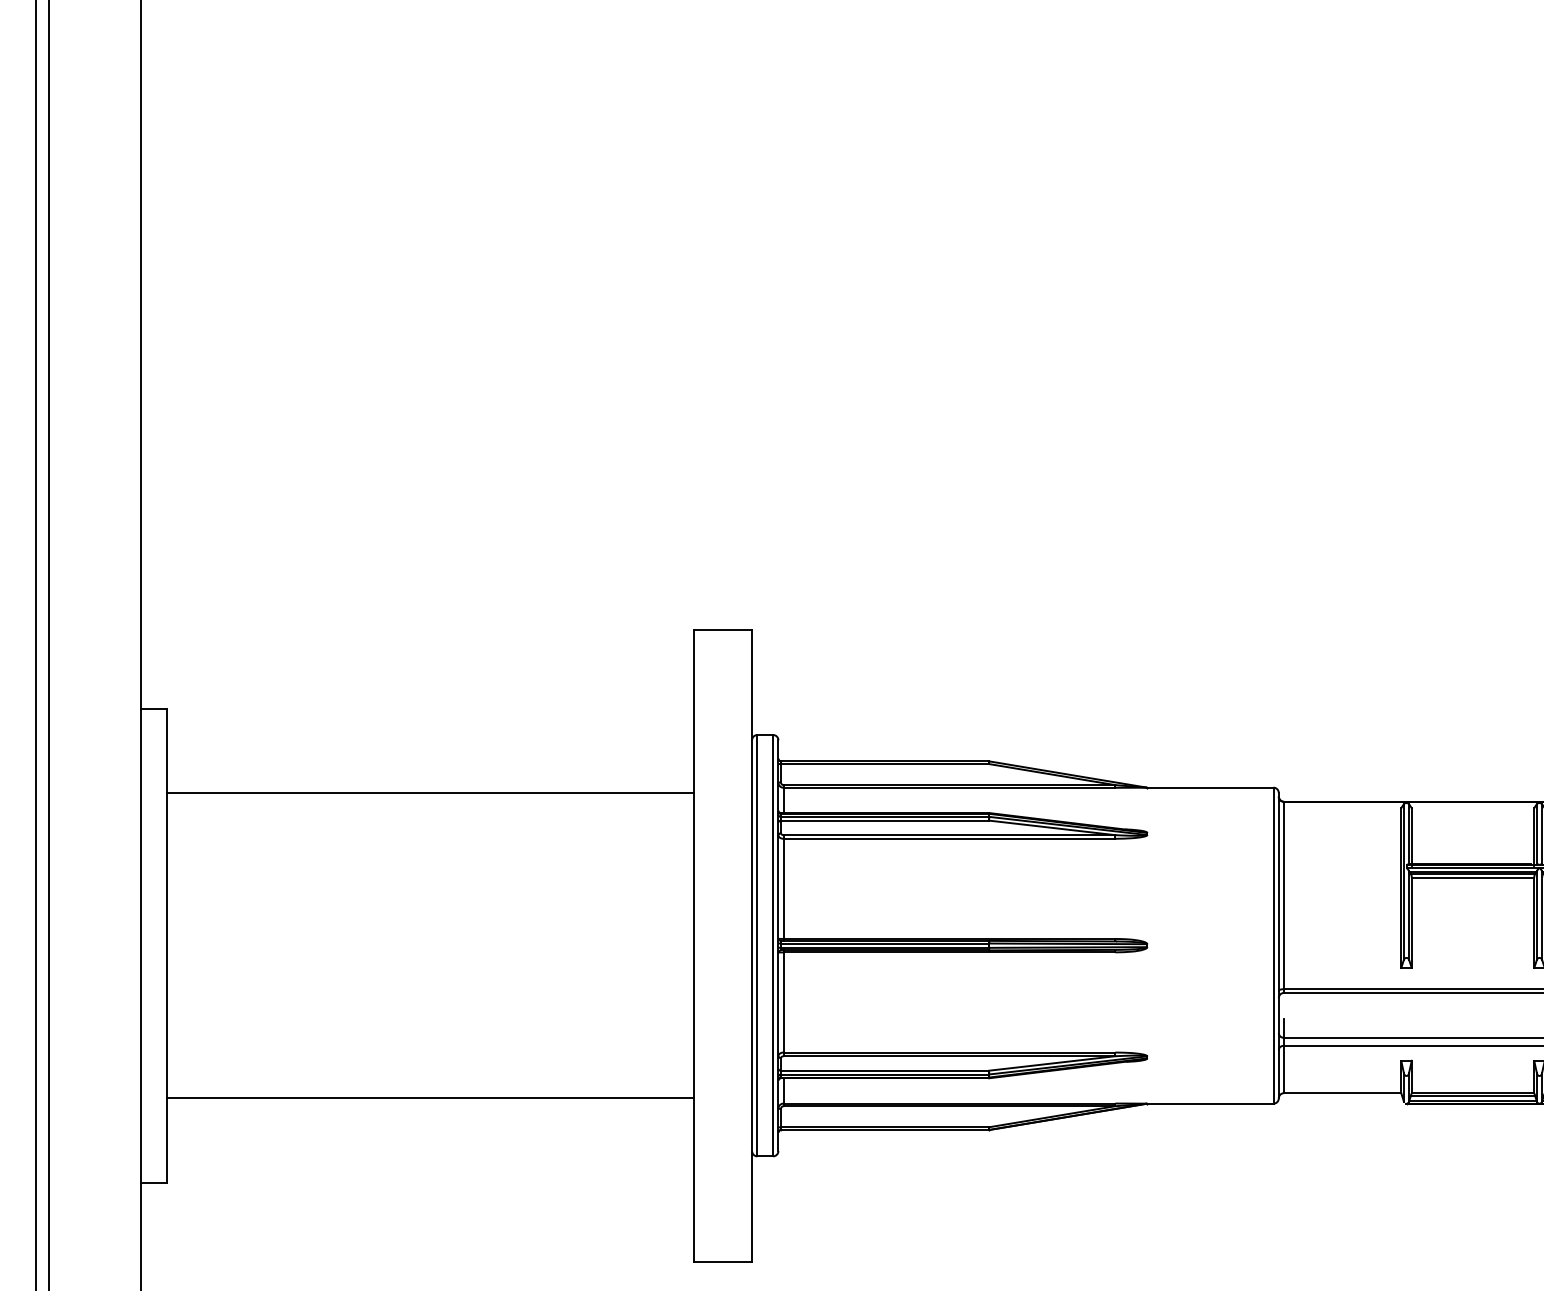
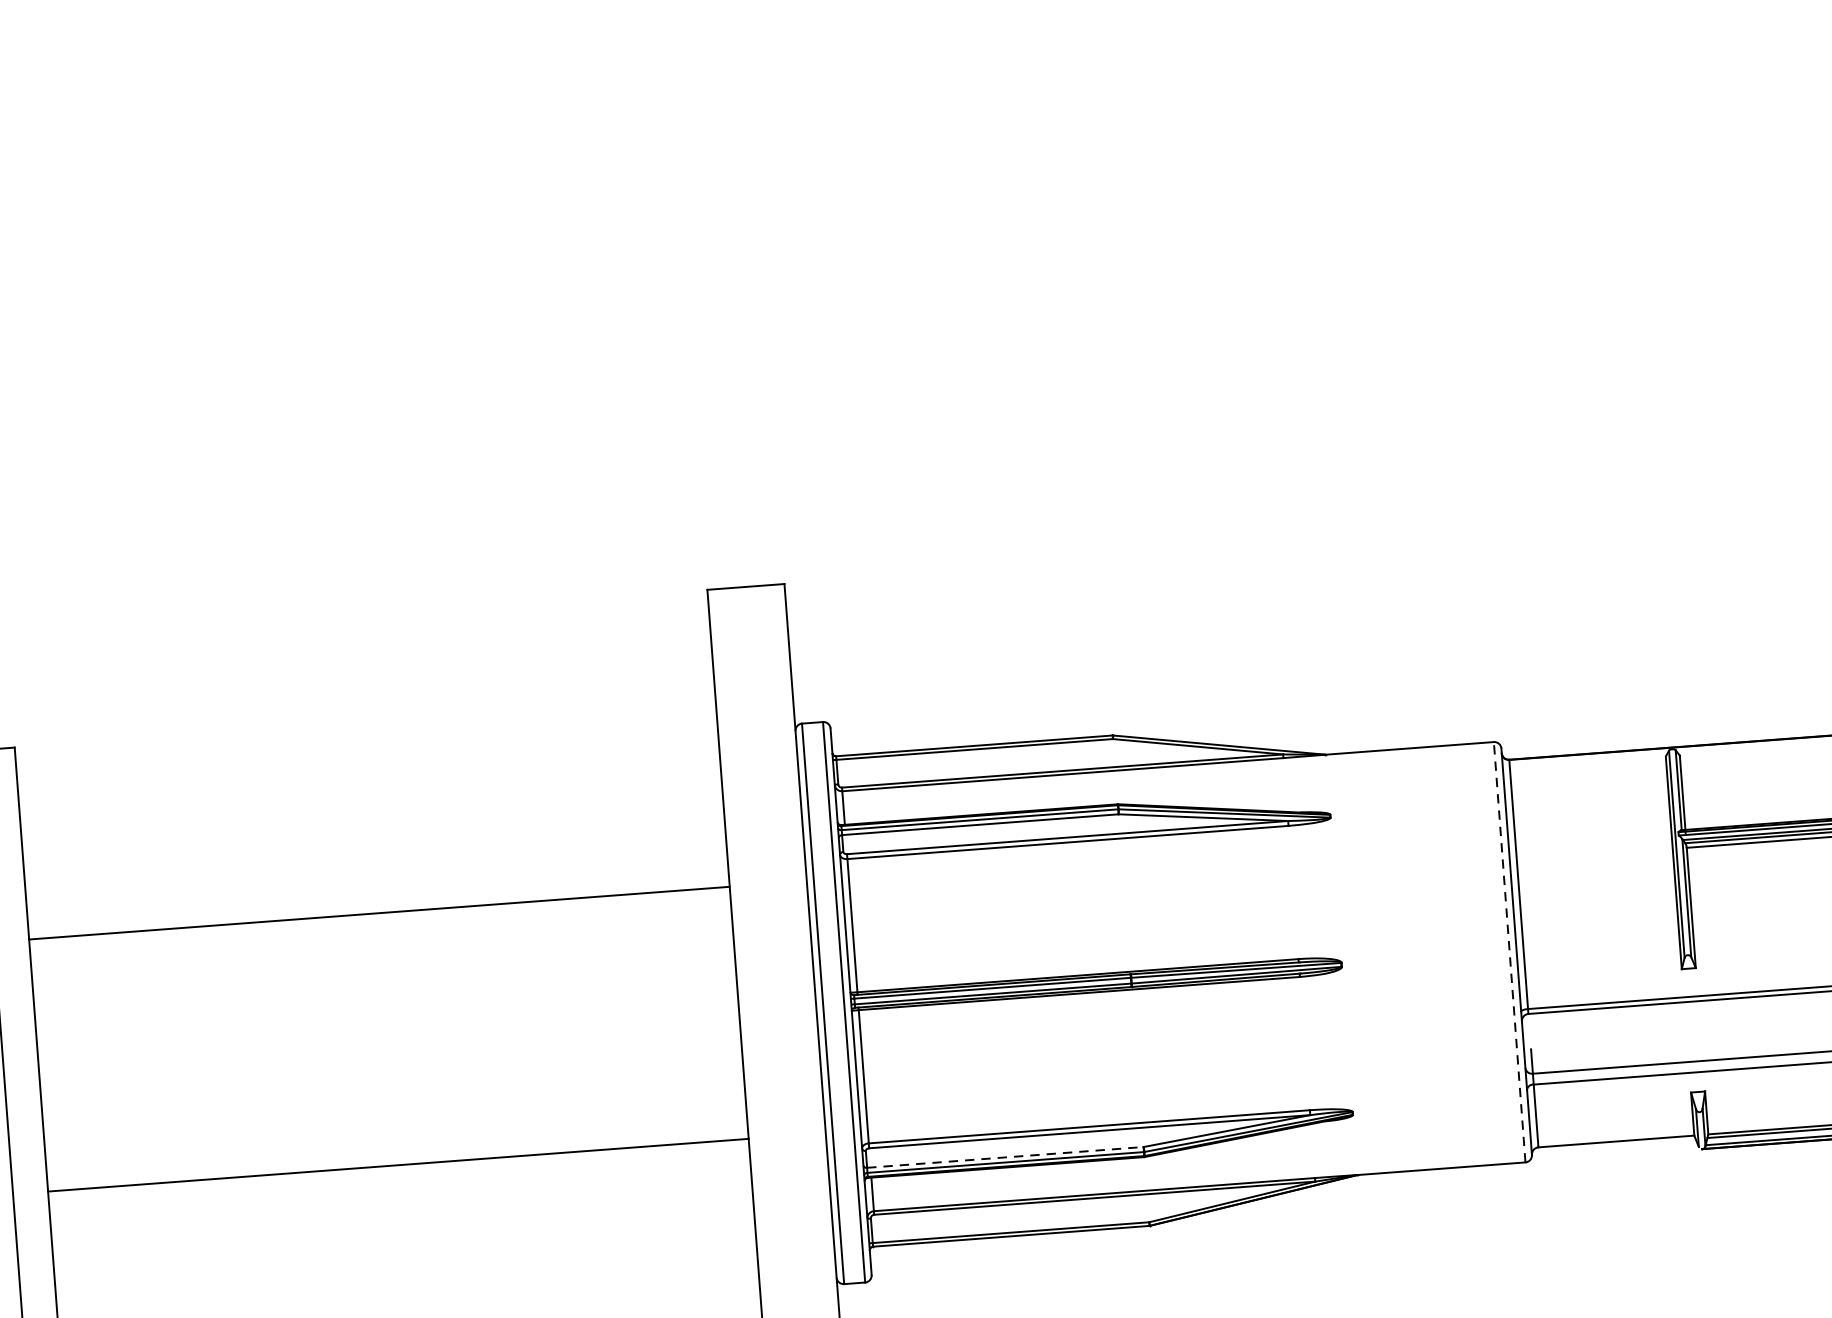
line: (430, 792) -> (379, 912), moved
line: (1273, 945) -> (1509, 951), solid -> dashed
line: (884, 1070) -> (1004, 1157), solid -> dashed
line: (430, 1098) -> (398, 1165), moved

